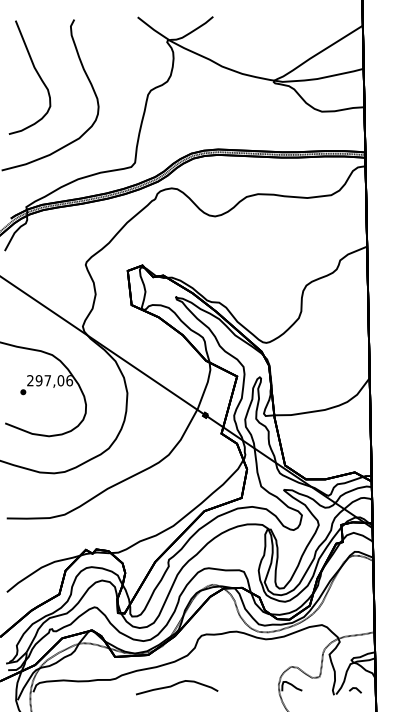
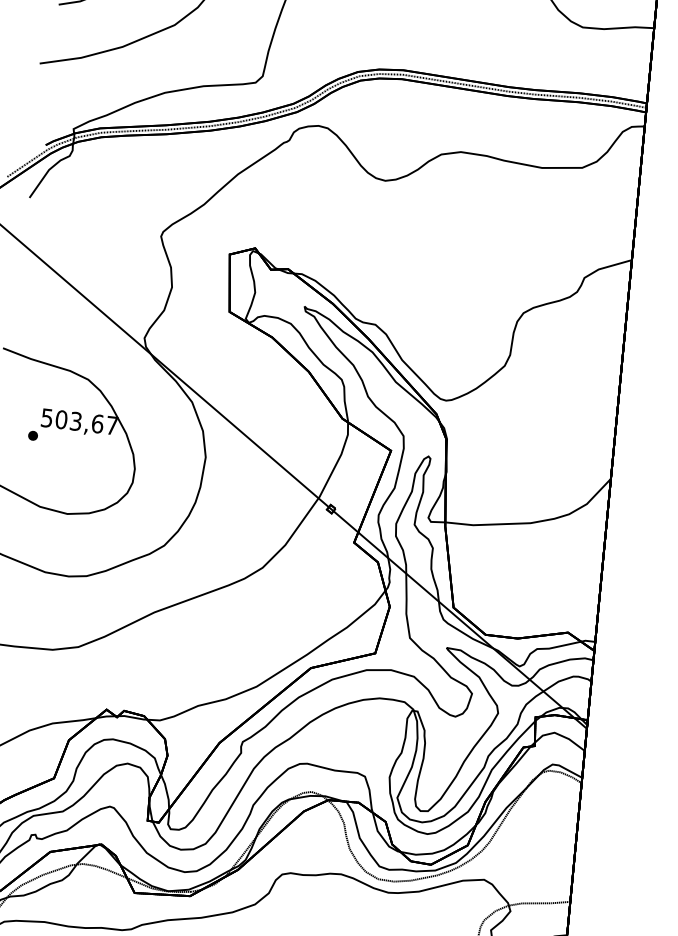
text: (50, 380) -> (80, 421), 297,06 -> 503,67

